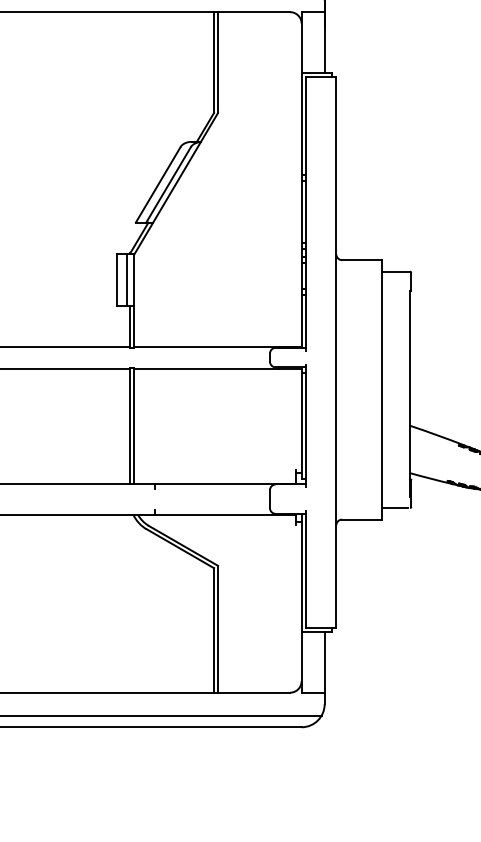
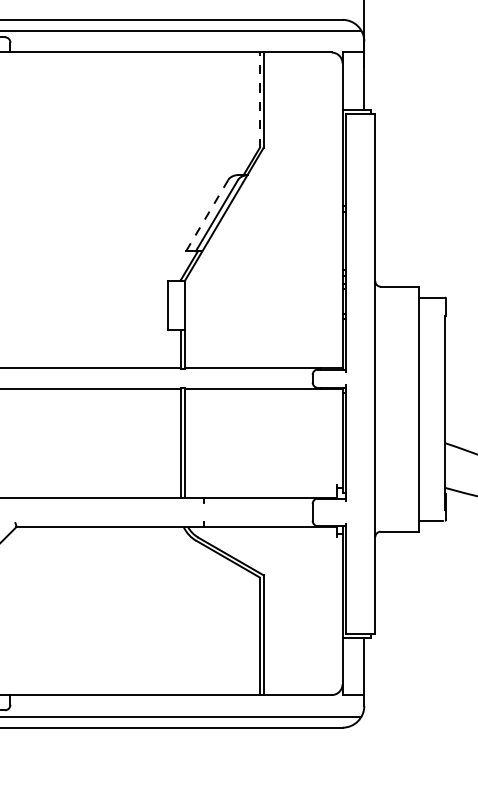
line: (213, 62) -> (259, 100), solid -> dashed
line: (158, 184) -> (207, 215), solid -> dashed
line: (127, 280) -> (178, 305), removed

